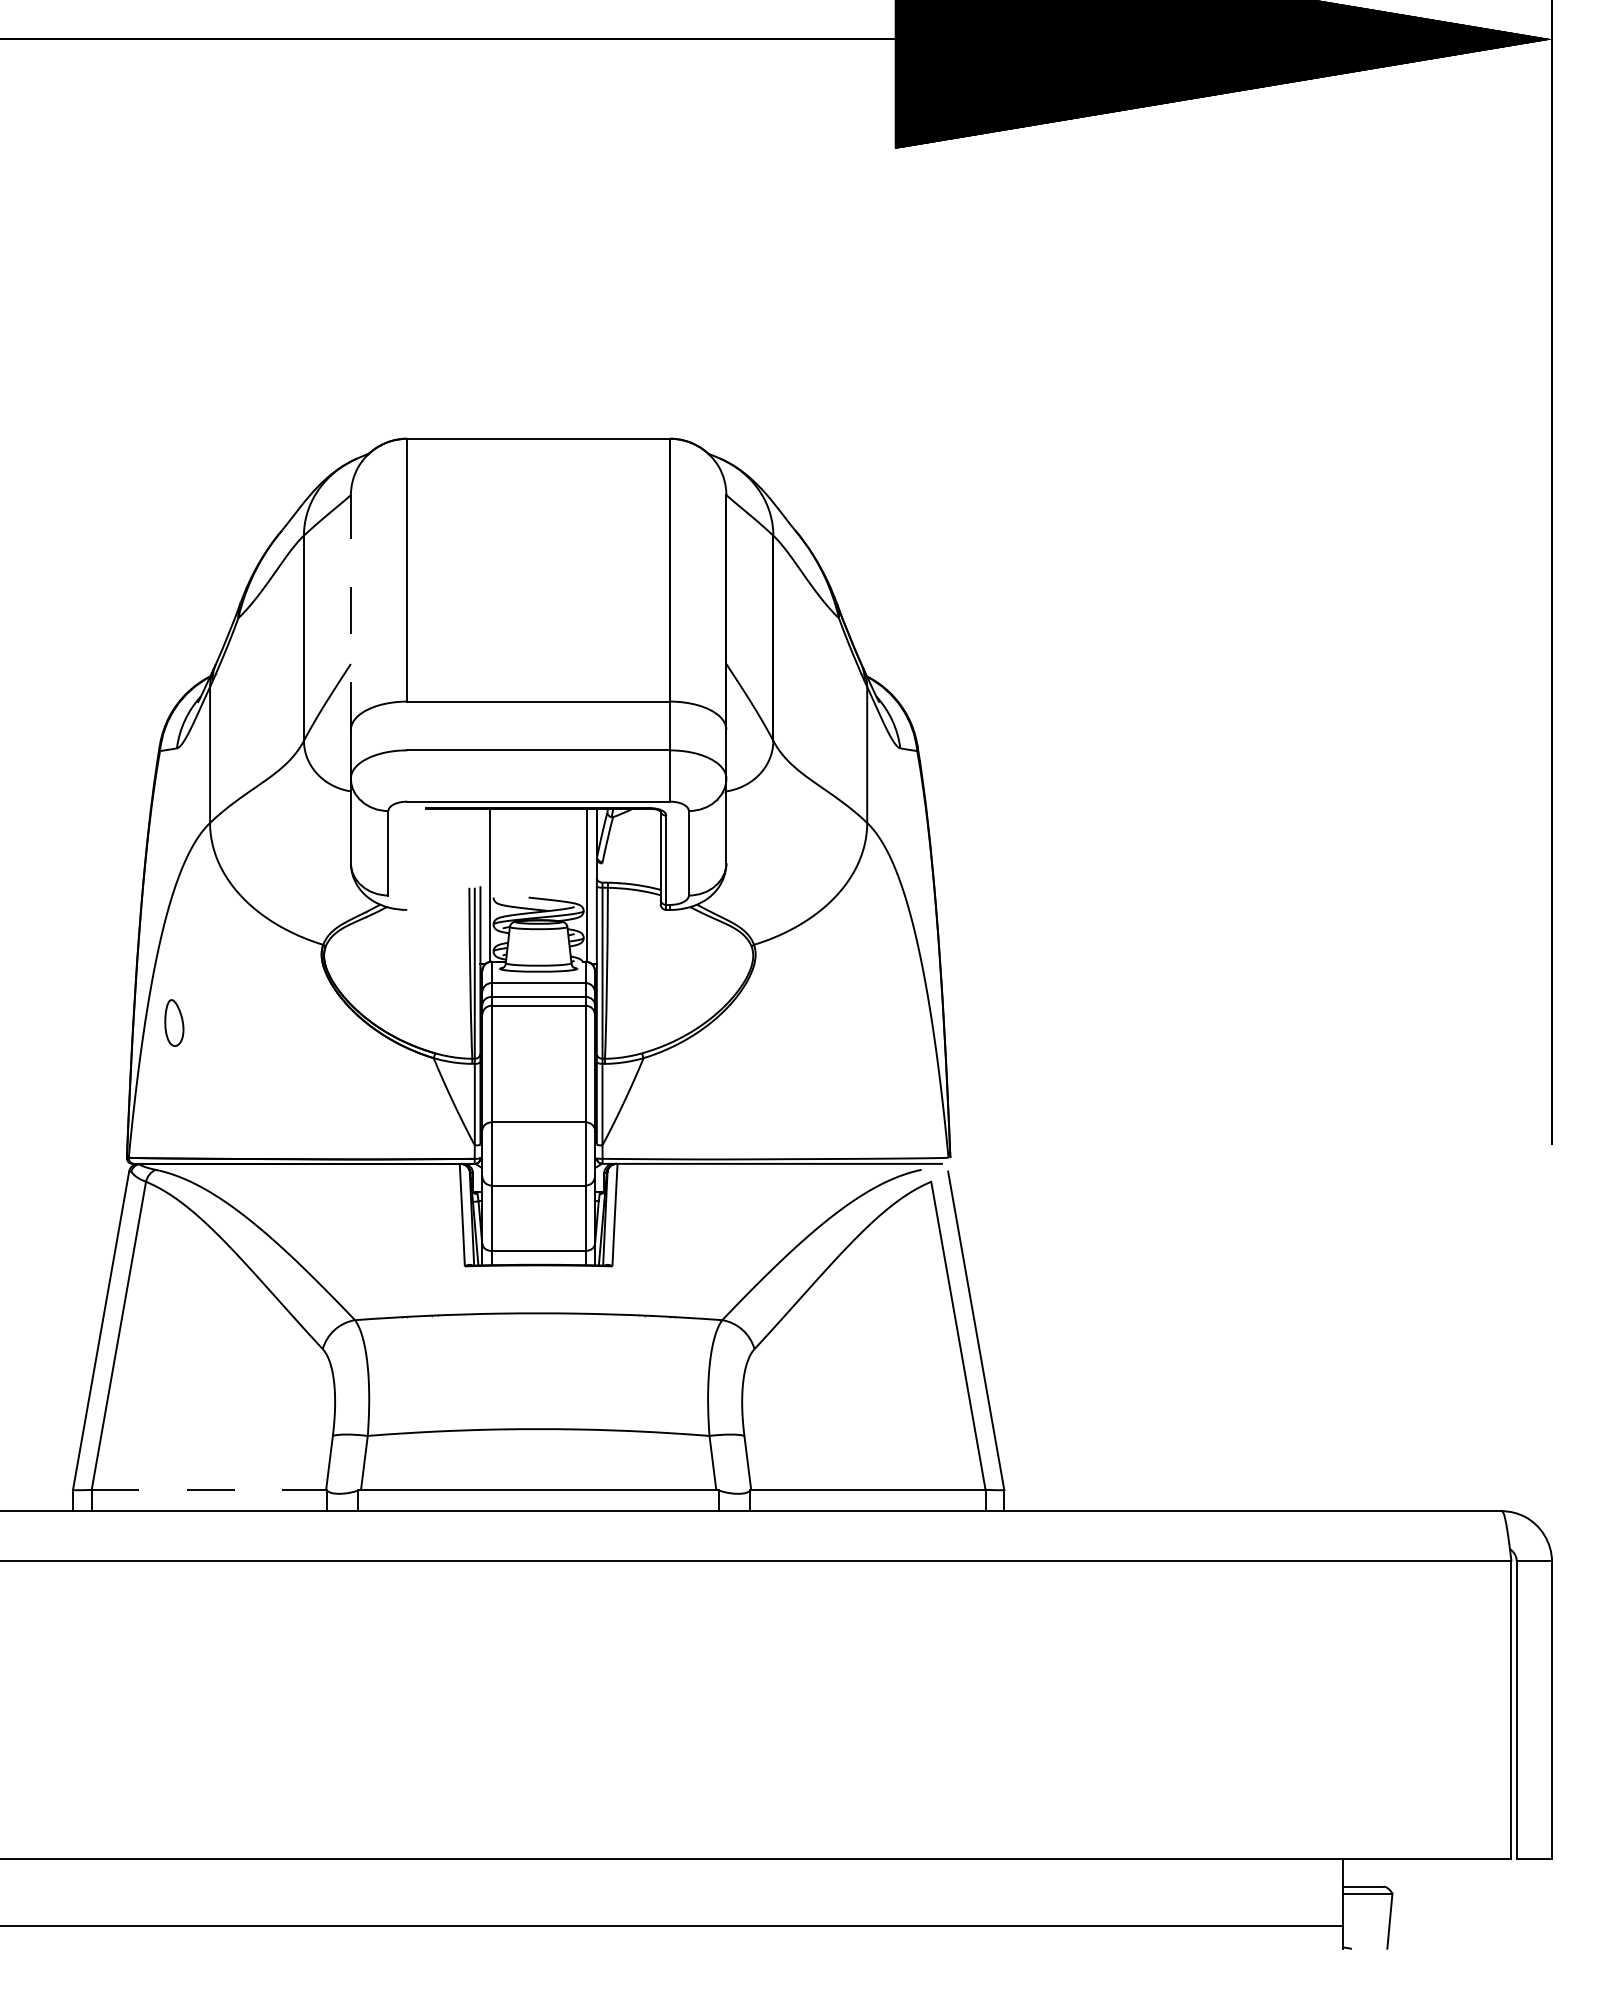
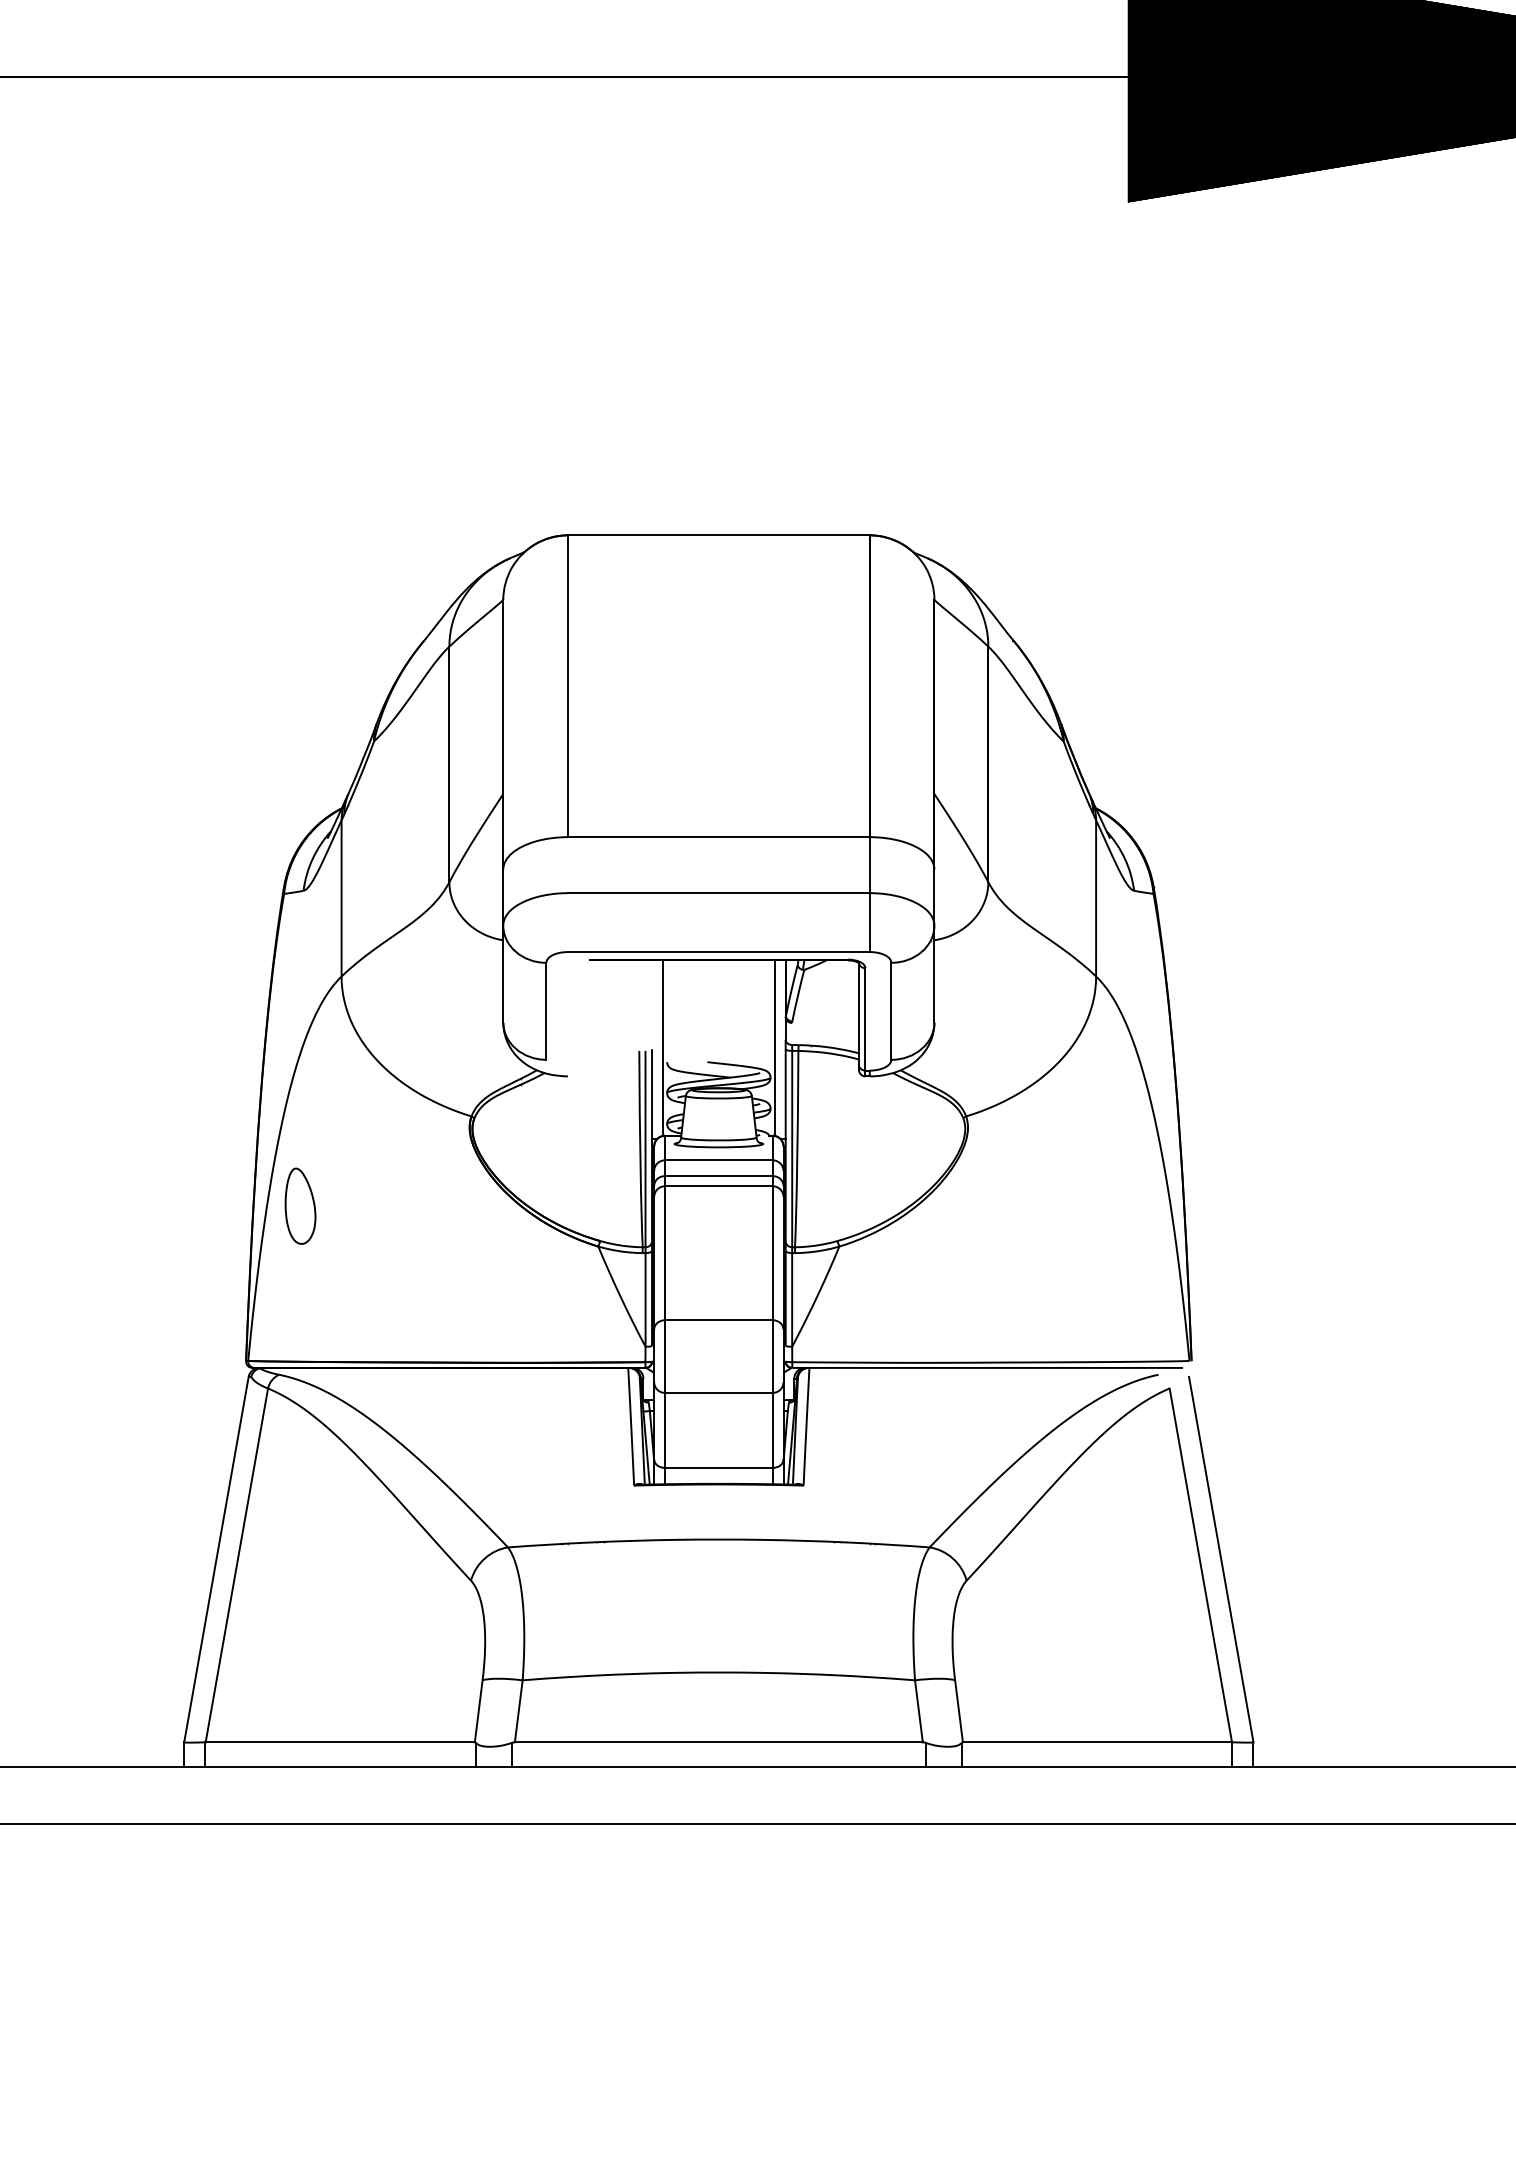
line: (350, 611) -> (502, 733), dashed -> solid
part: (174, 1022) -> (300, 1205), size x1.43
line: (209, 1489) -> (340, 1741), dashed -> solid

